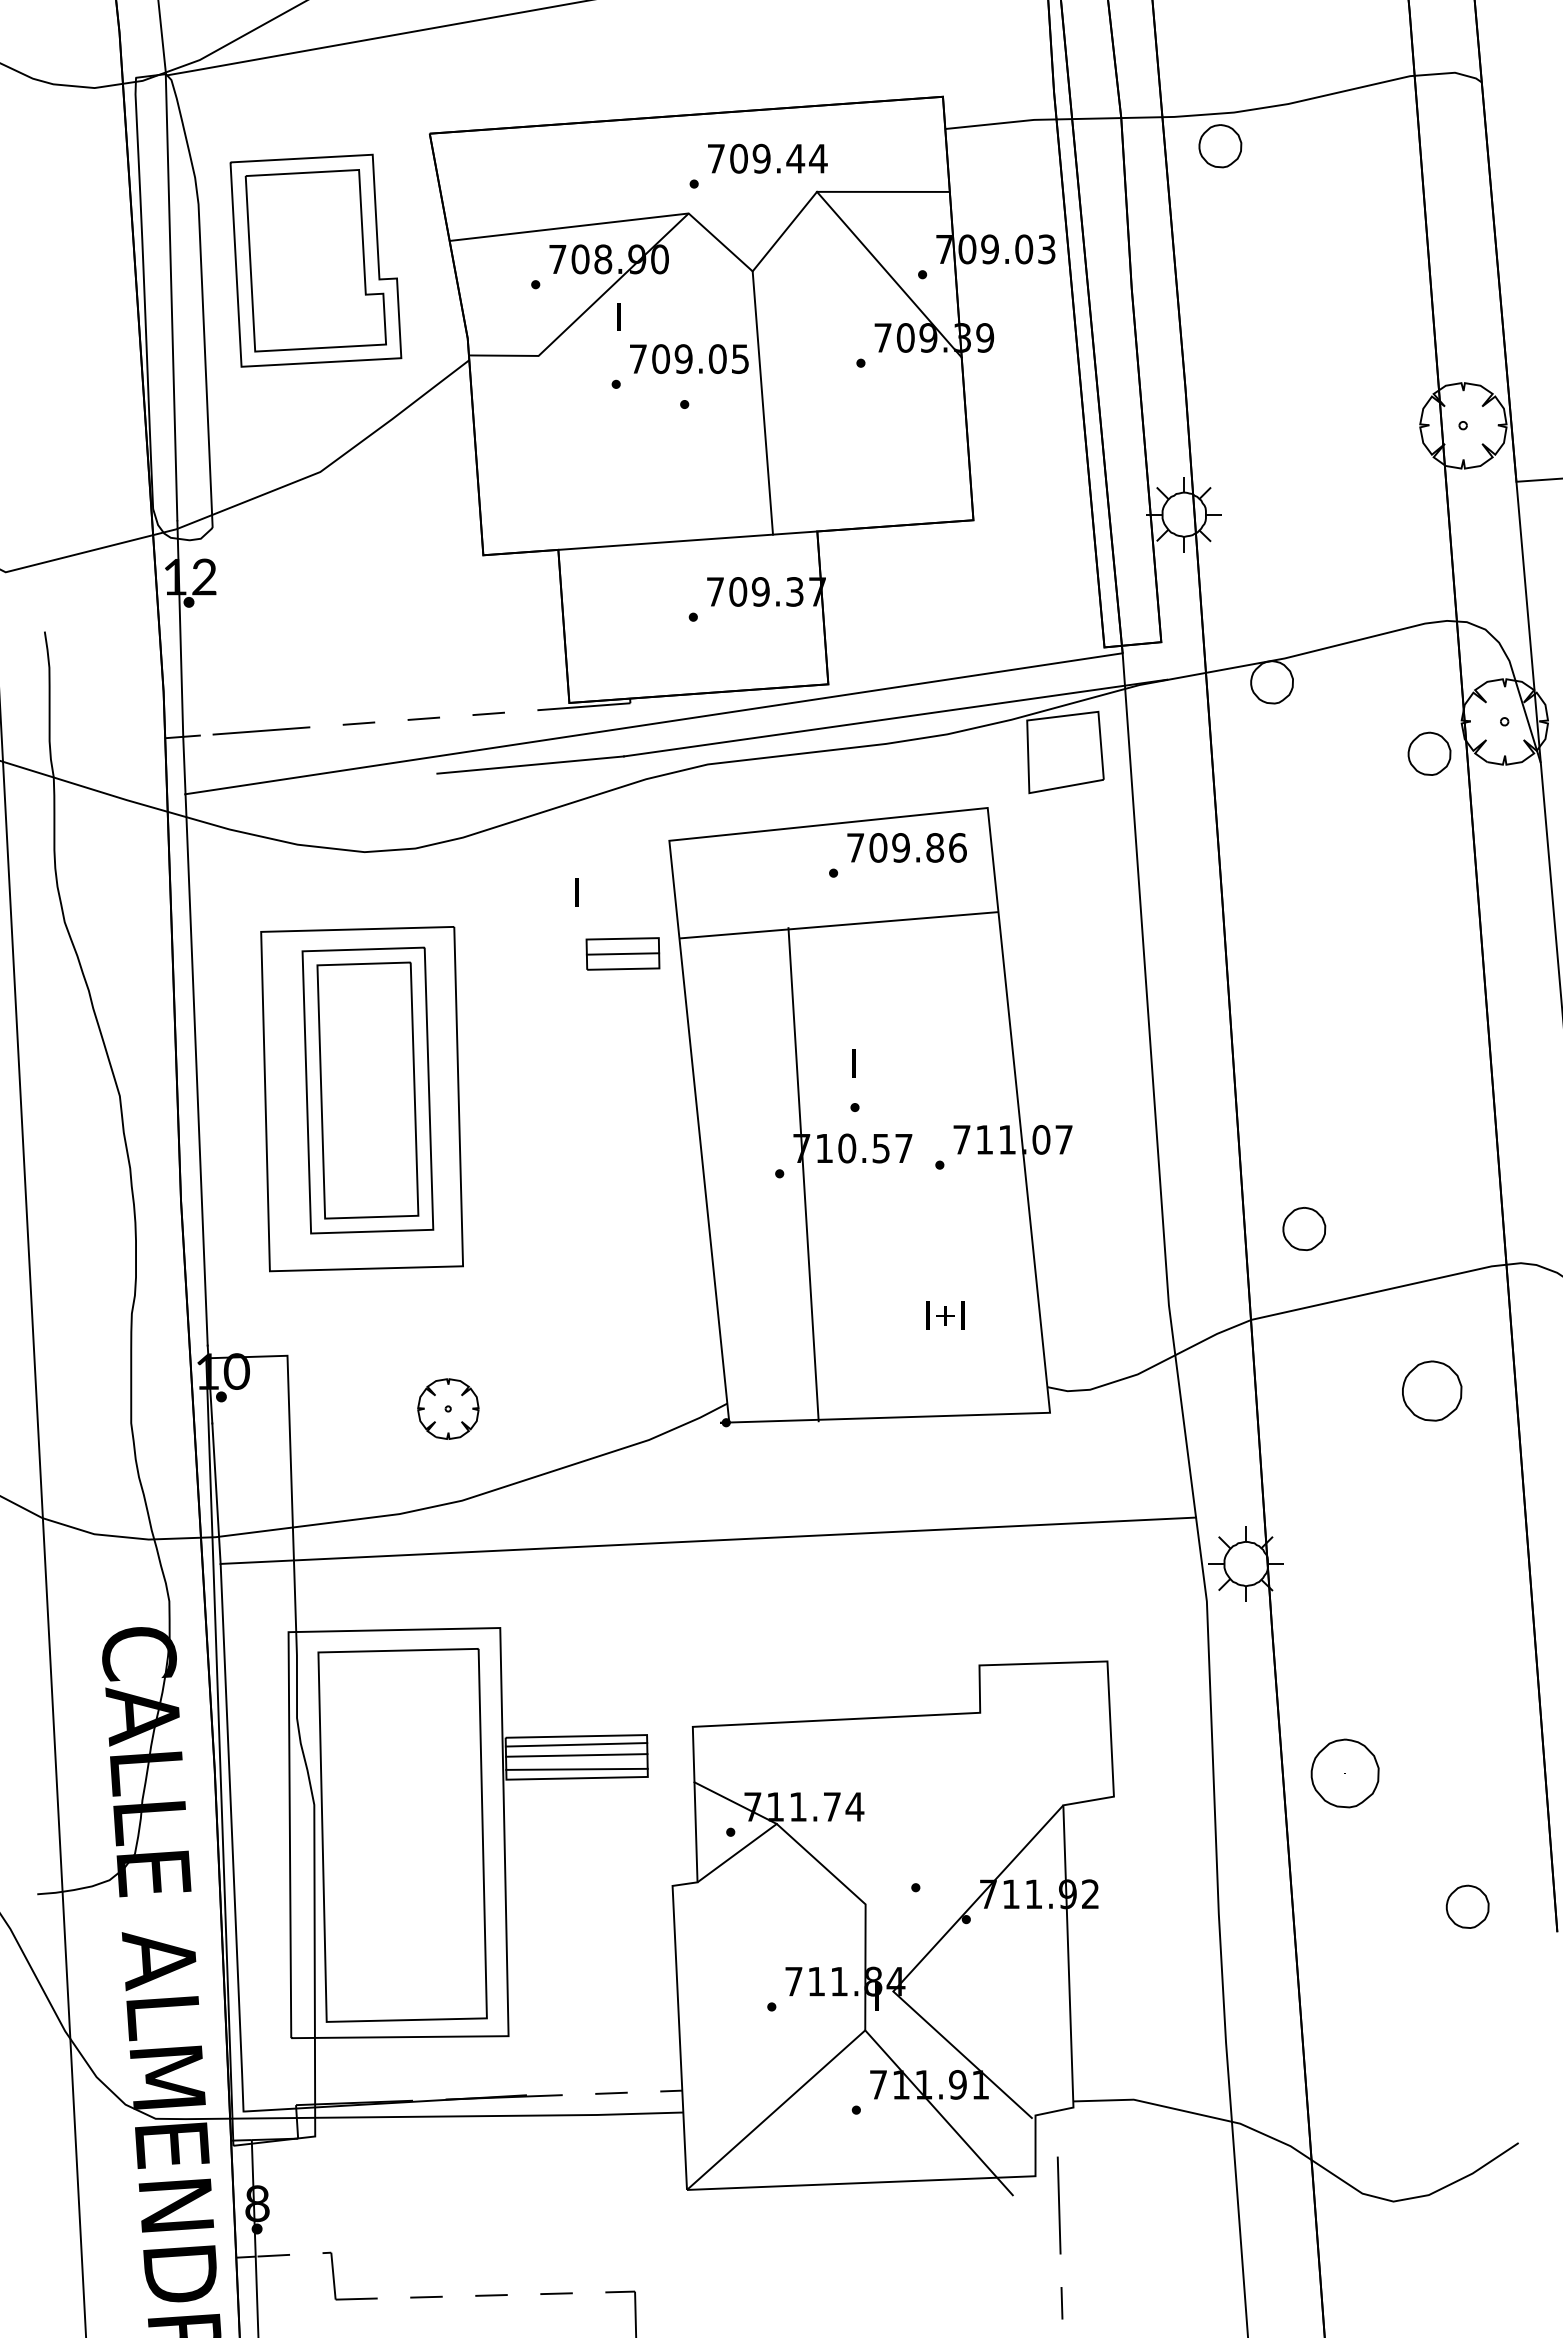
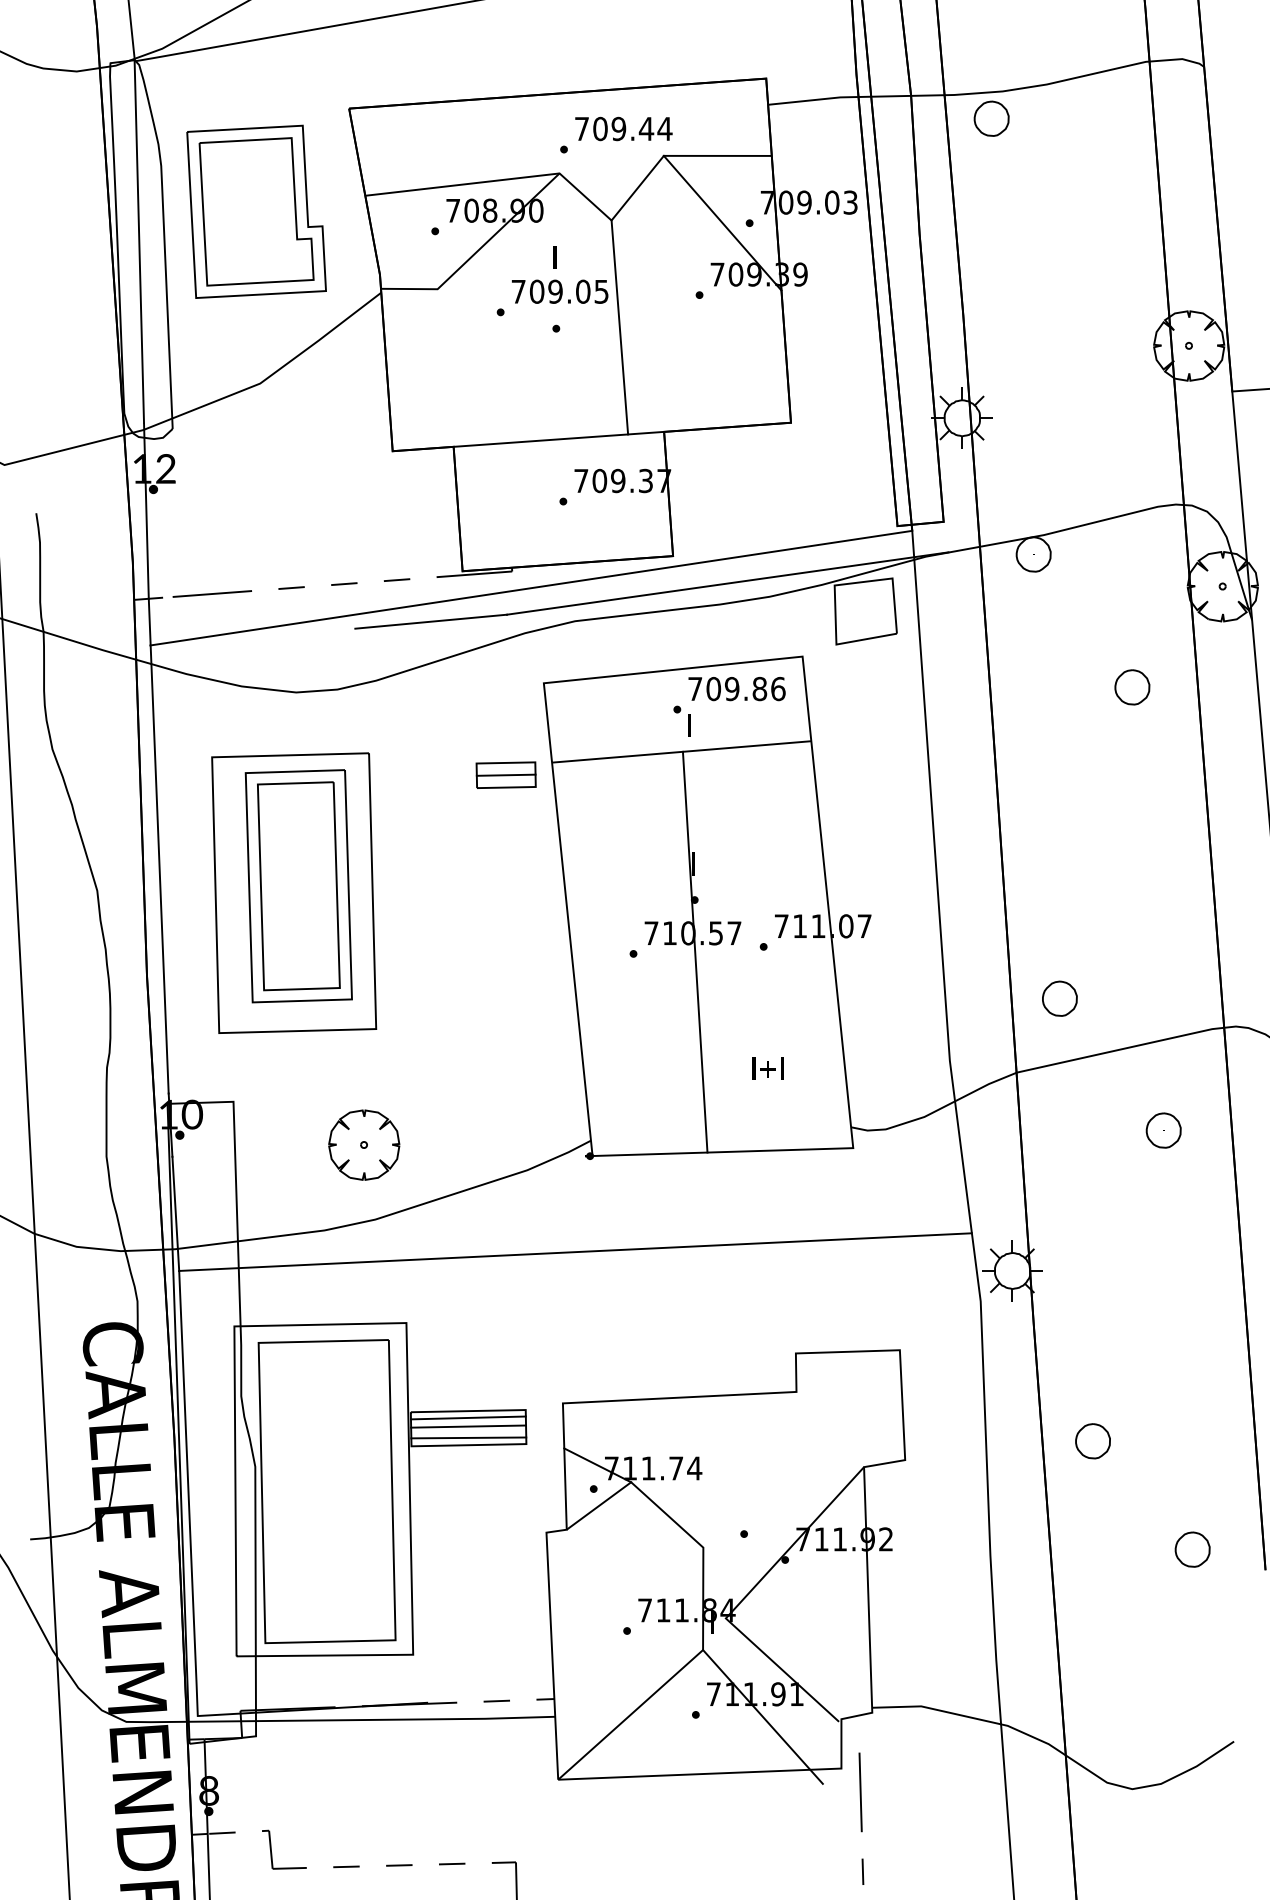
text: (618, 316) -> (554, 257), moved
part: (1429, 753) -> (1132, 687), moved
text: (576, 892) -> (689, 725), moved
line: (803, 1174) -> (695, 952), moved
part: (1431, 1391) -> (1163, 1130), size x0.71
part: (448, 1408) -> (364, 1144), size x1.43
part: (1344, 1773) -> (1092, 1441), size x0.62

